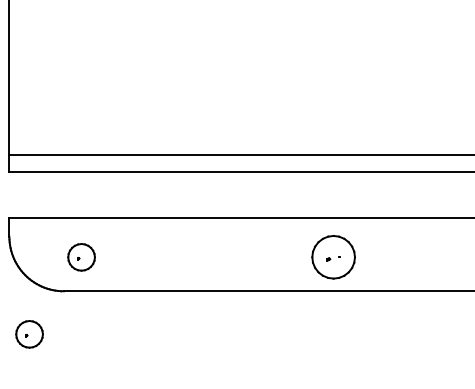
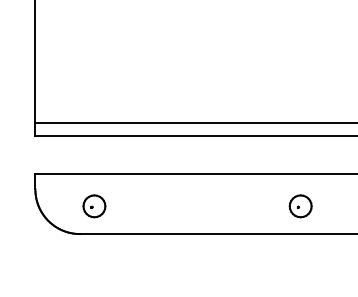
part: (333, 257) -> (300, 206), size x0.62
part: (29, 334) -> (51, 269), removed

